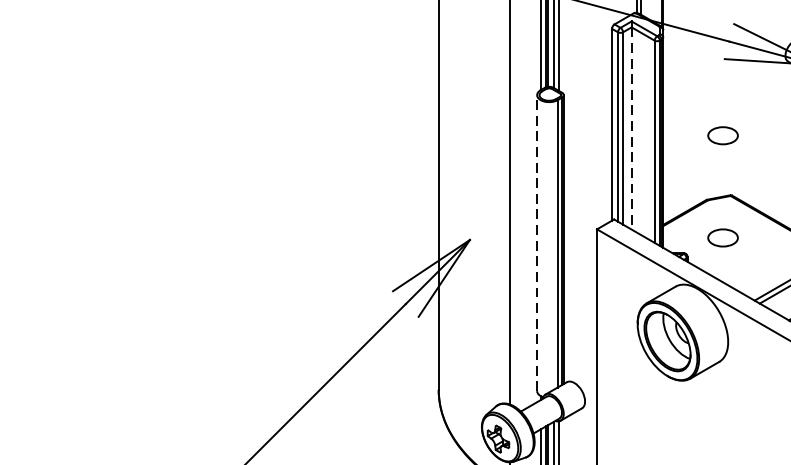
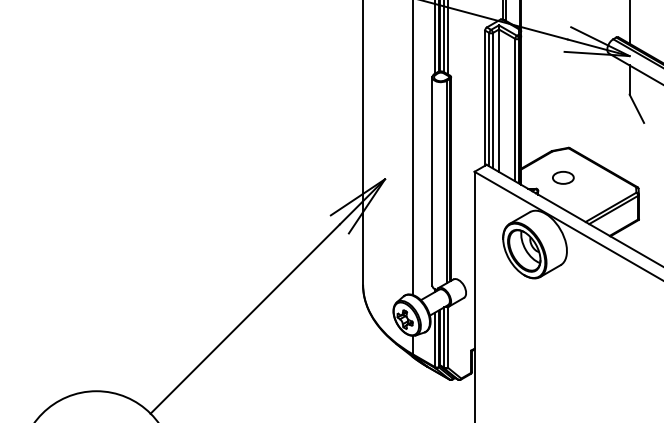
line: (630, 129) -> (498, 101), dashed -> solid
part: (723, 135) -> (563, 105), removed
line: (537, 243) -> (432, 181), dashed -> solid

